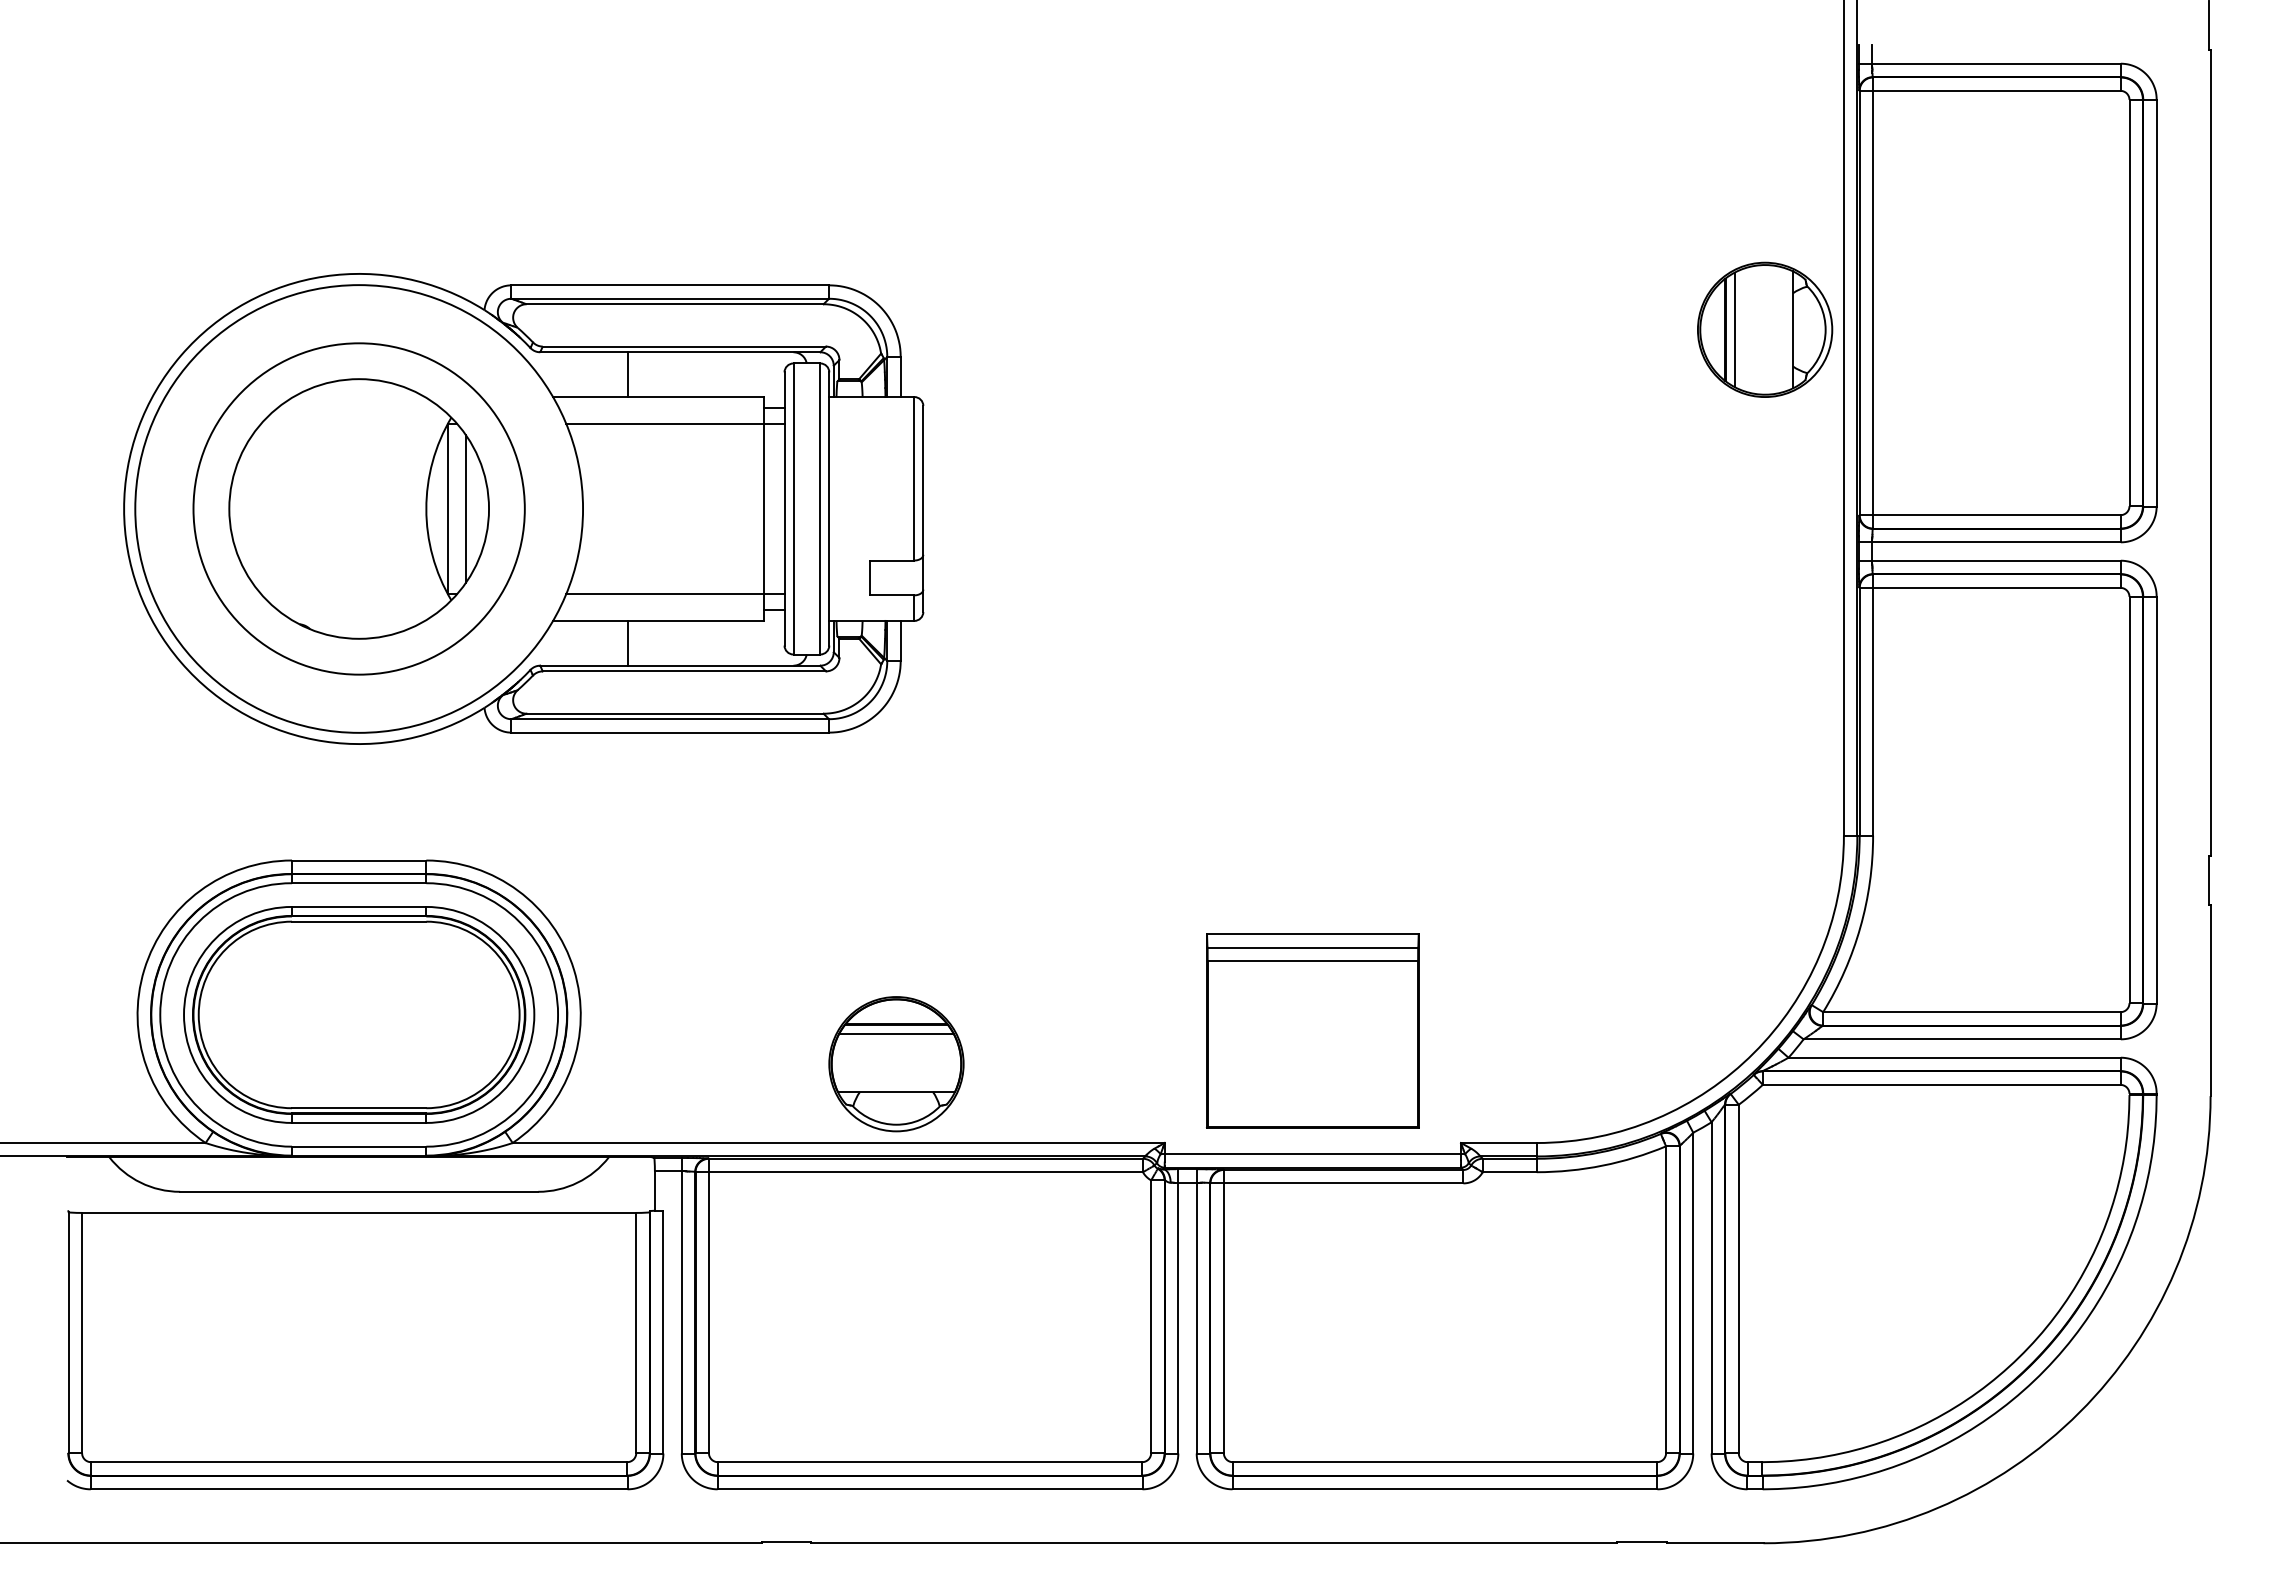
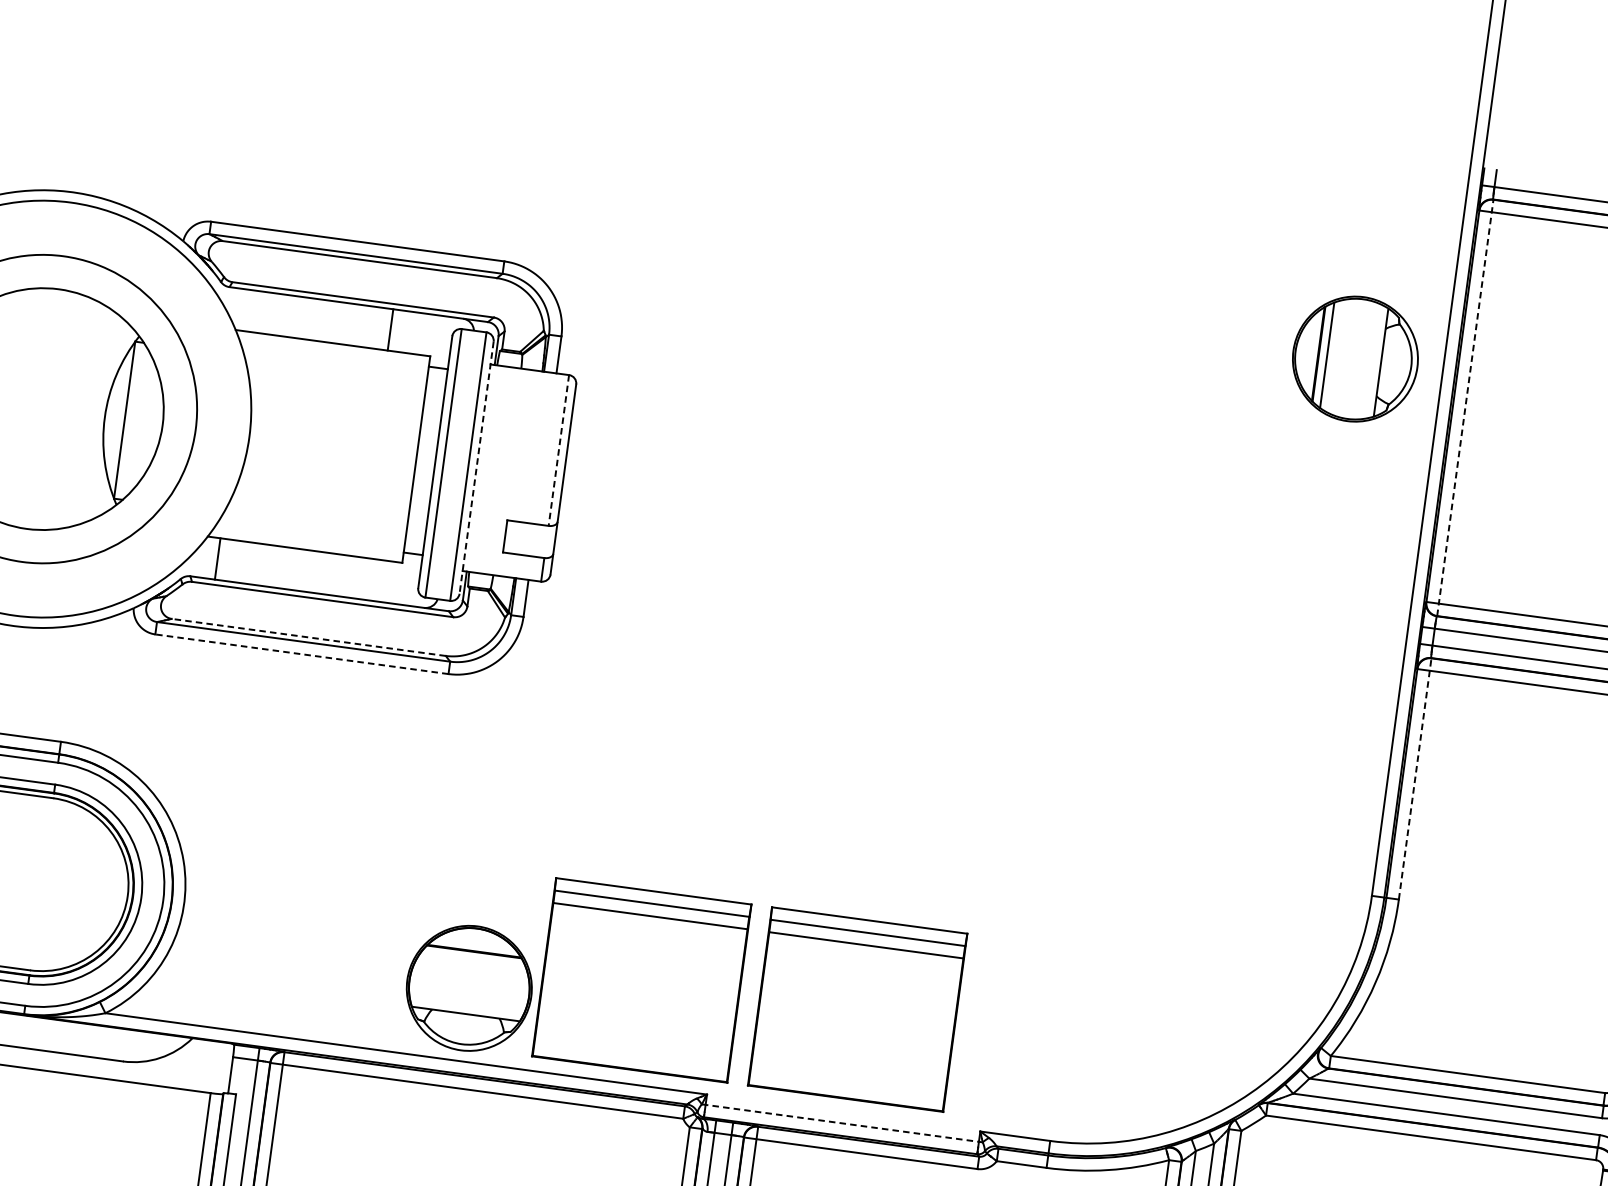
line: (1873, 303) -> (1465, 408), solid -> dashed
part: (1765, 329) -> (1355, 358), moved
line: (627, 374) -> (390, 329), moved
line: (675, 423) -> (345, 369), removed
line: (914, 478) -> (559, 450), solid -> dashed
line: (465, 508) -> (141, 421), removed
line: (829, 508) -> (476, 467), solid -> dashed
line: (675, 594) -> (324, 527), removed
line: (627, 642) -> (217, 558), moved
line: (1873, 705) -> (1415, 779), solid -> dashed
line: (675, 713) -> (309, 637), solid -> dashed
line: (670, 732) -> (302, 654), solid -> dashed
part: (1078, 1030) -> (641, 979), added
line: (896, 1033) -> (473, 960), removed
line: (1313, 1154) -> (842, 1123), solid -> dashed

